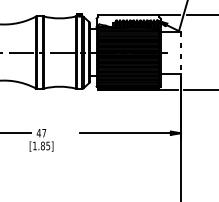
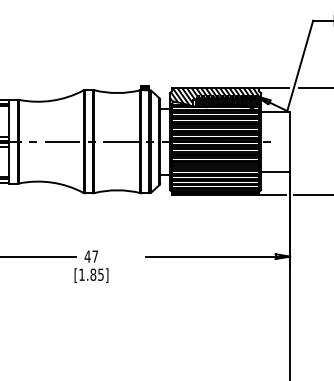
hatch: (128, 20) -> (215, 96), added
line: (181, 52) -> (290, 141), dashed -> solid

